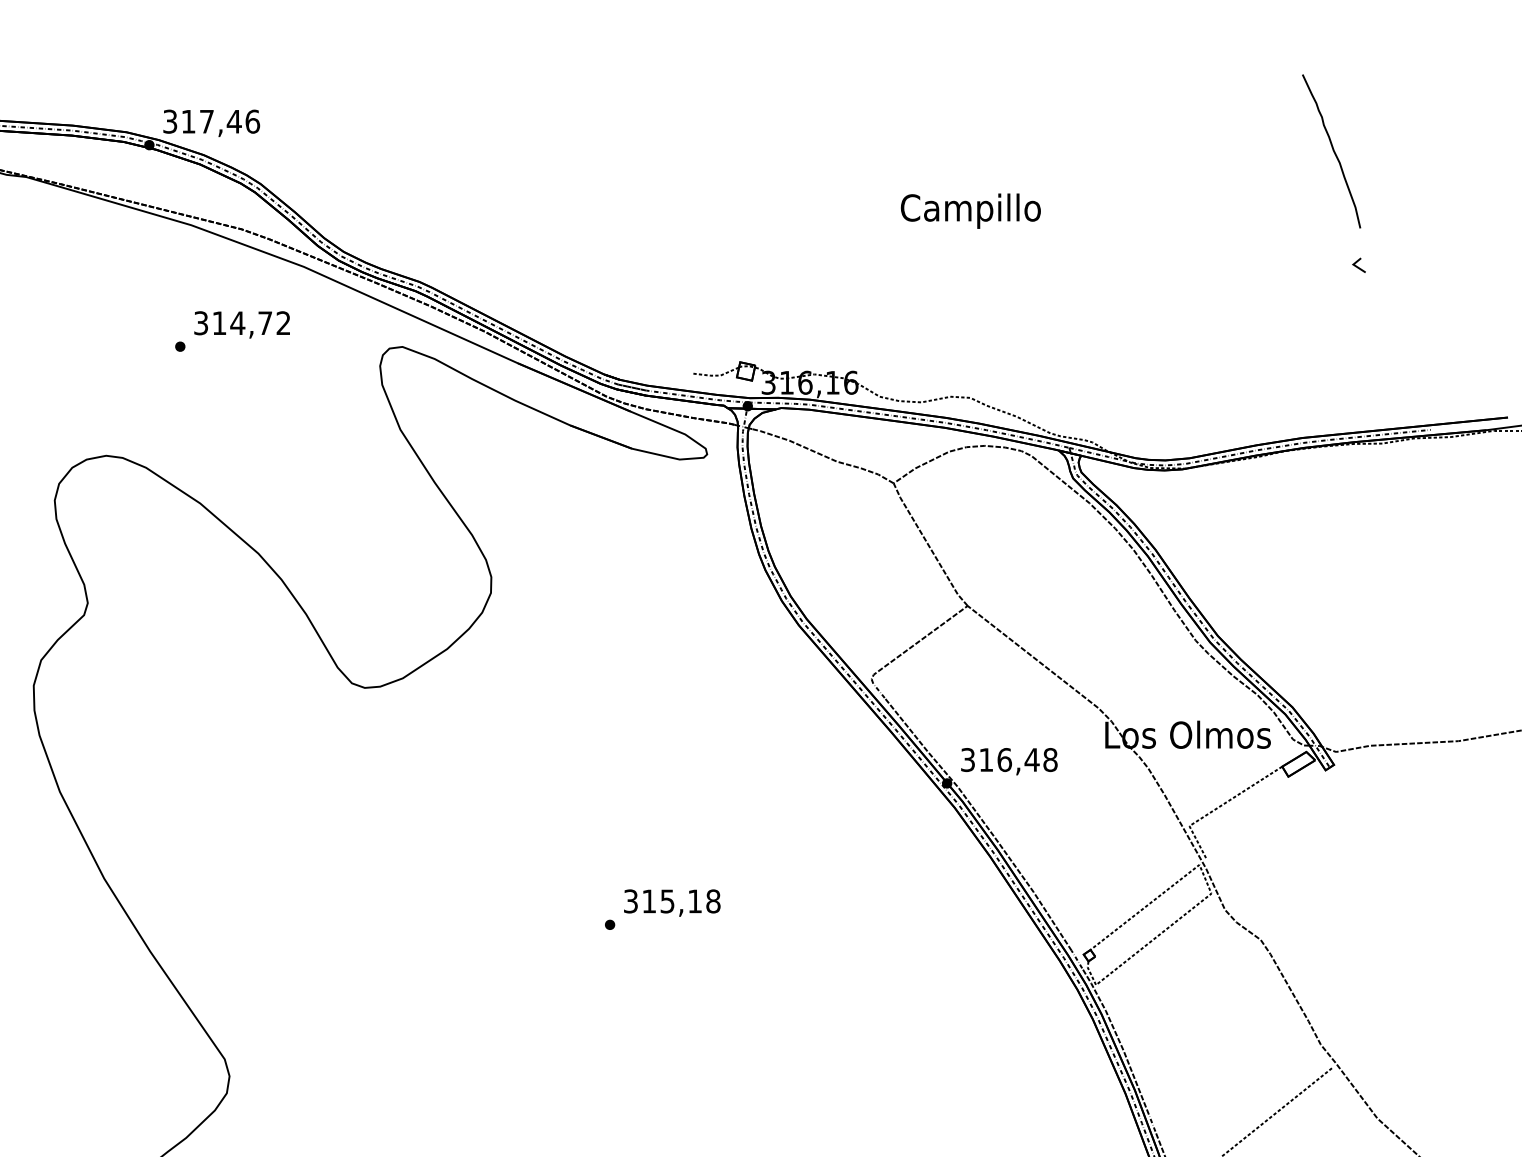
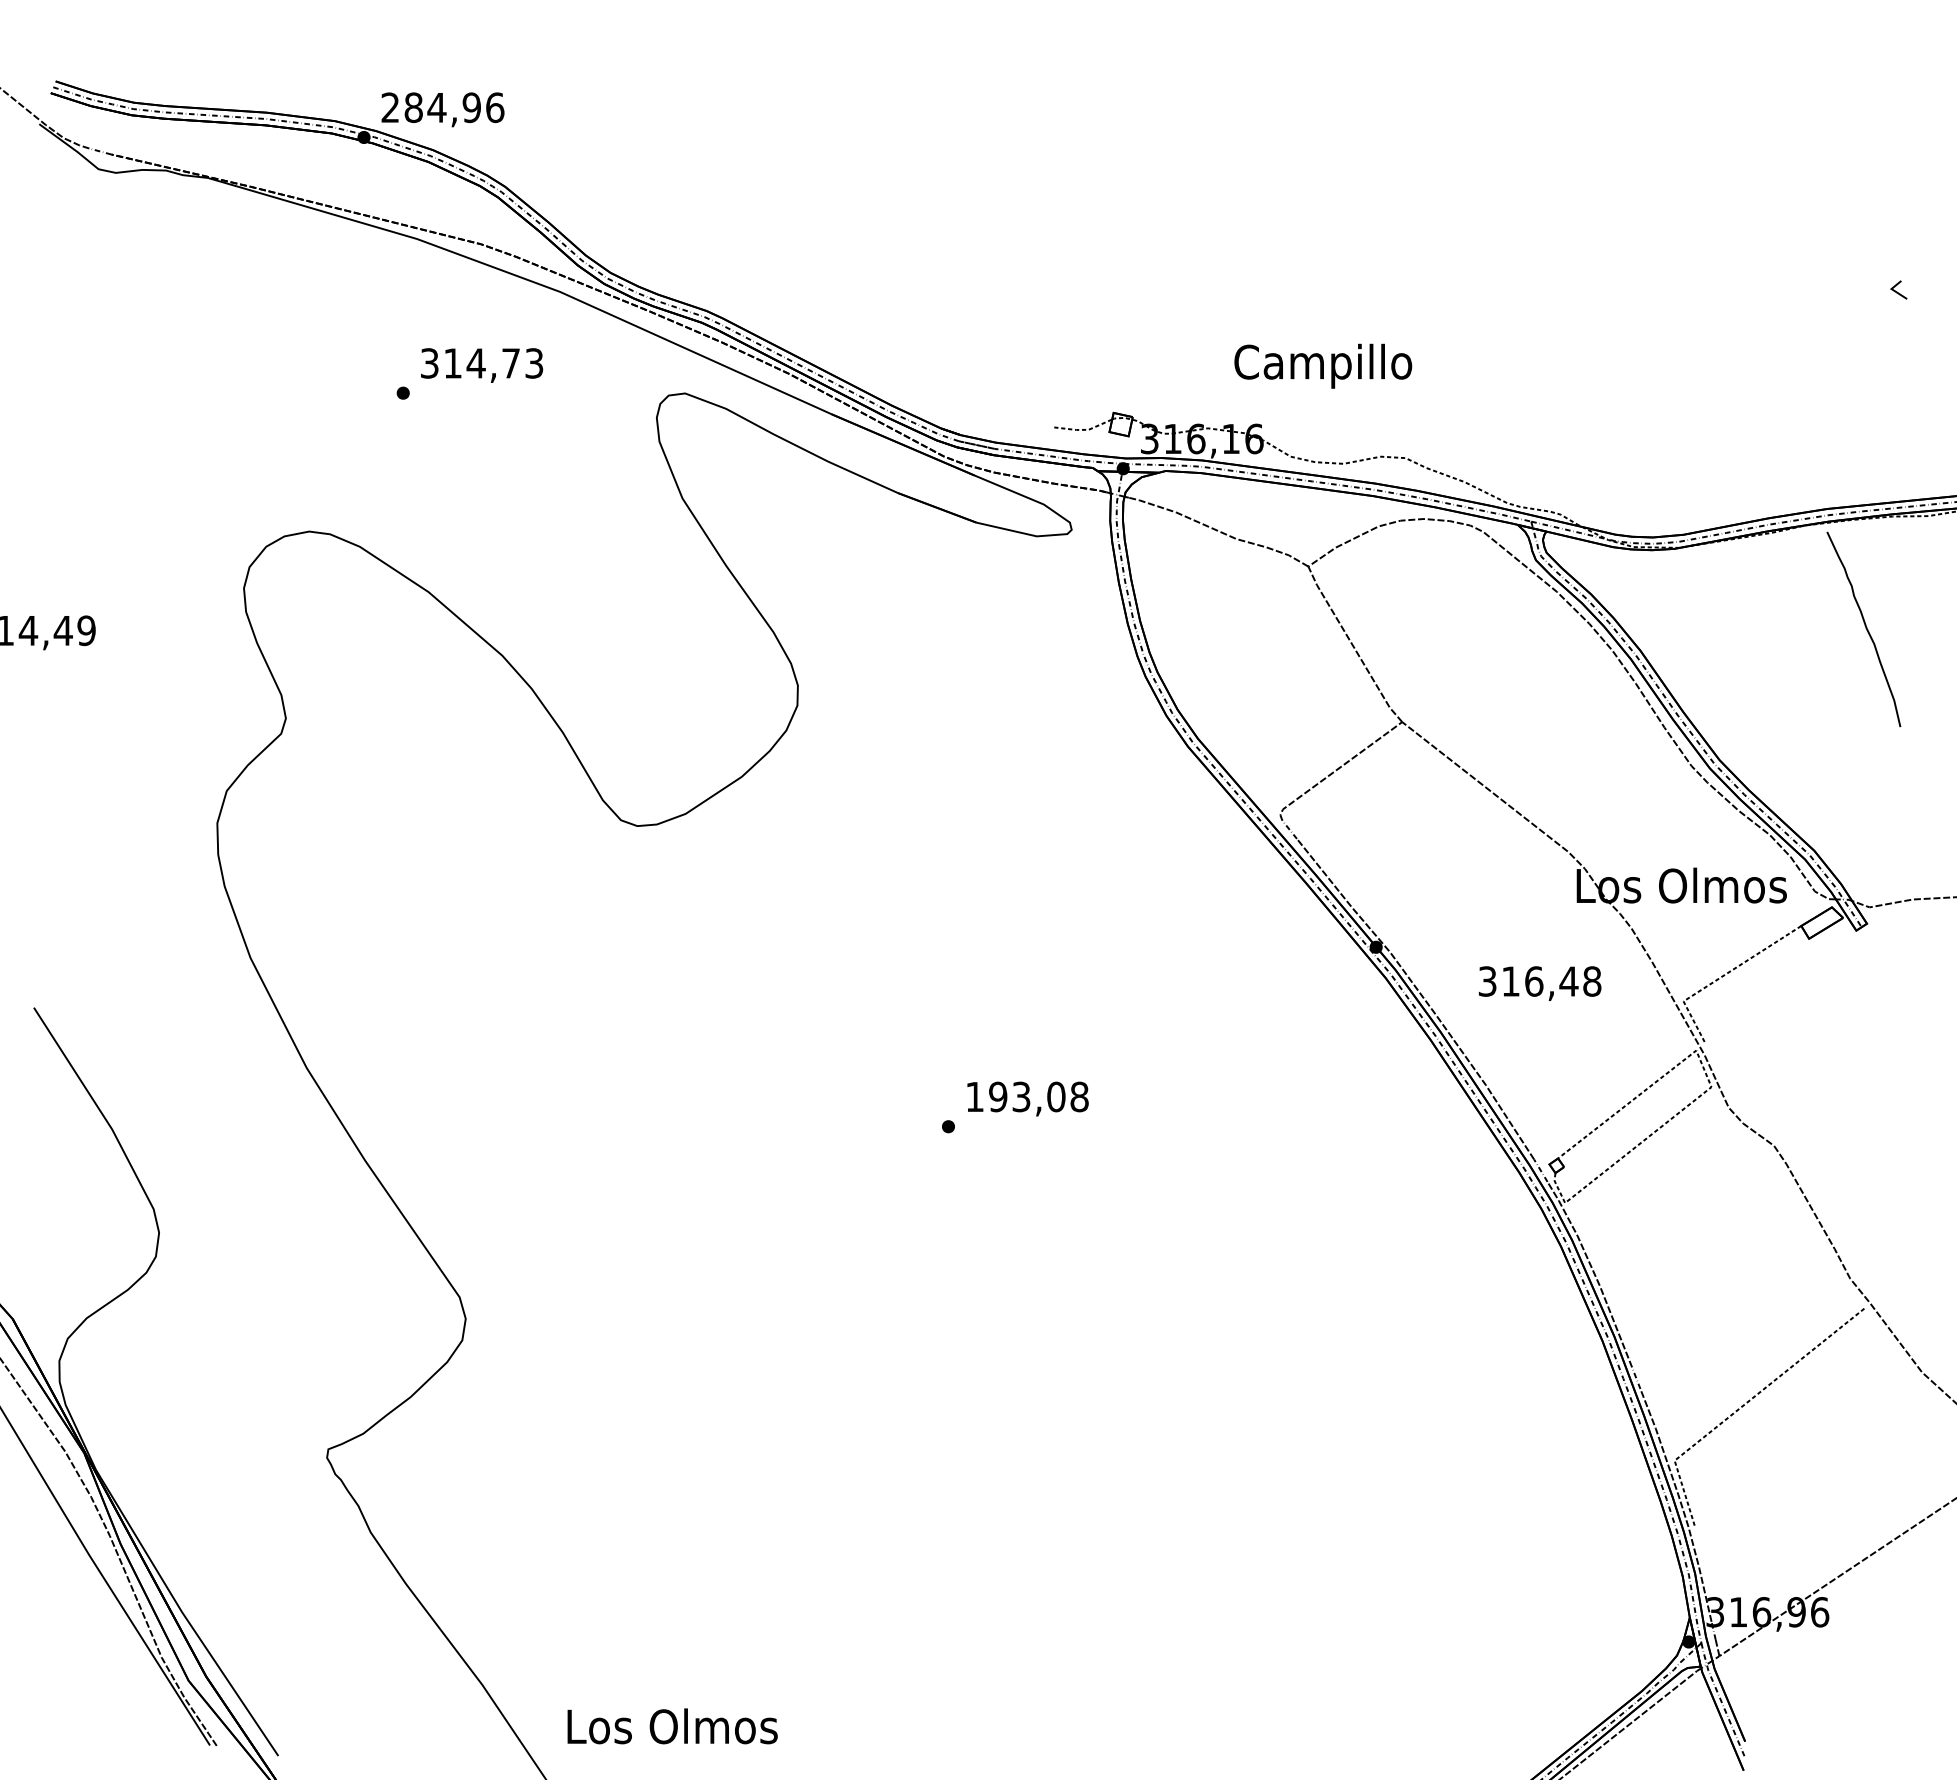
text: (202, 121) -> (431, 107), 317,46 -> 284,96
curve: (1332, 150) -> (1865, 628), moved
text: (971, 210) -> (1323, 365), moved
text: (283, 323) -> (534, 363), 314,72 -> 314,73
text: (1009, 761) -> (1540, 983), moved
text: (662, 901) -> (1015, 1096), 315,18 -> 193,08

